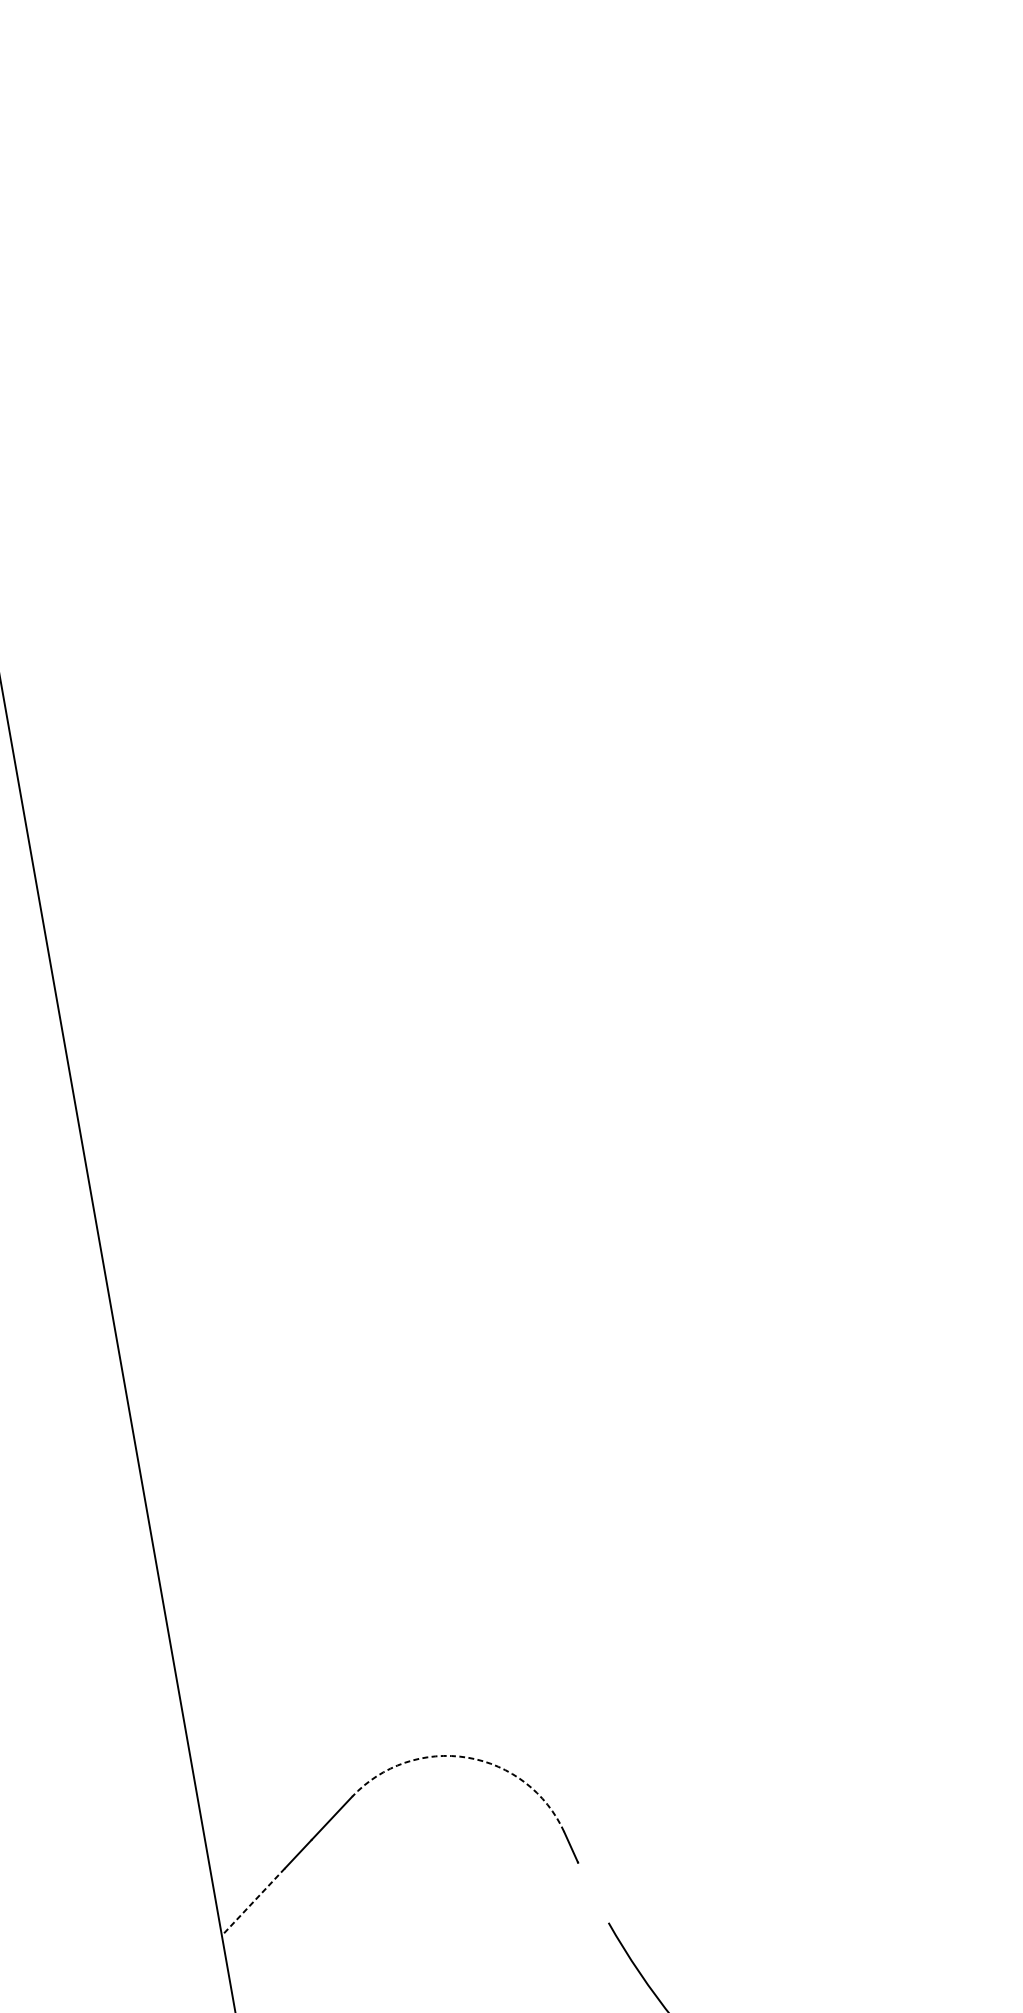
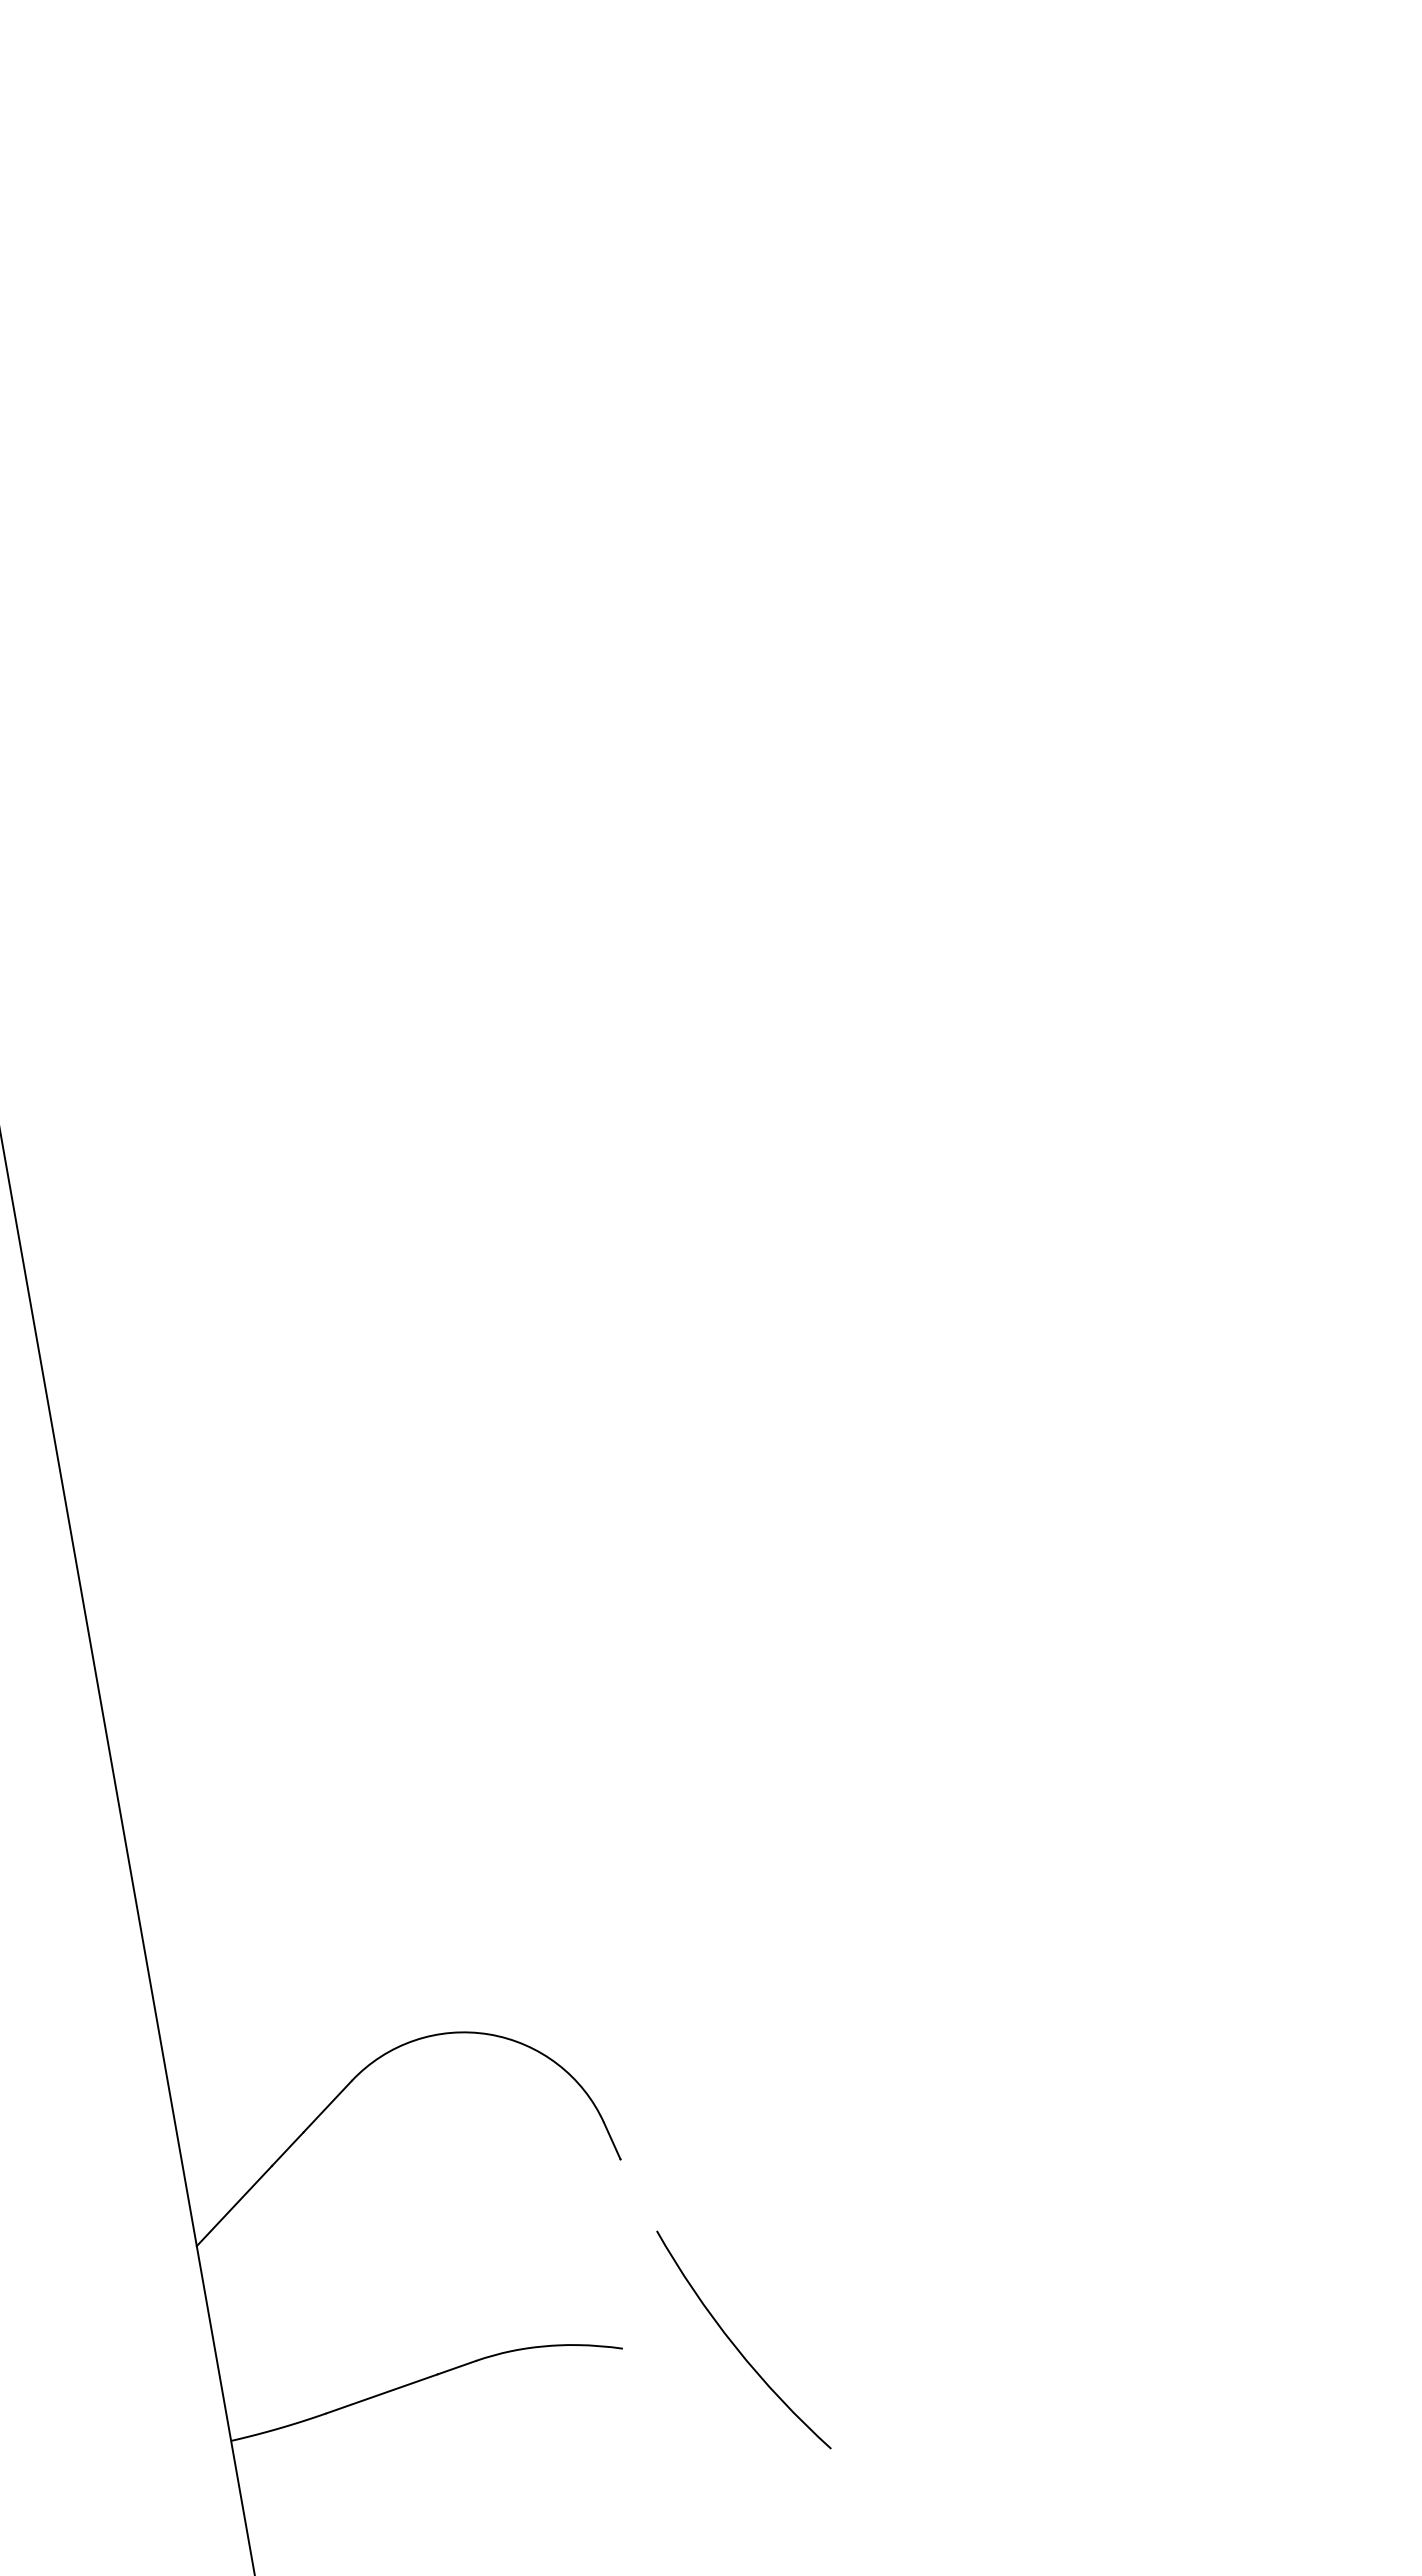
arc: (467, 1757) -> (489, 2034), dashed -> solid
line: (253, 1902) -> (234, 2206), dashed -> solid

